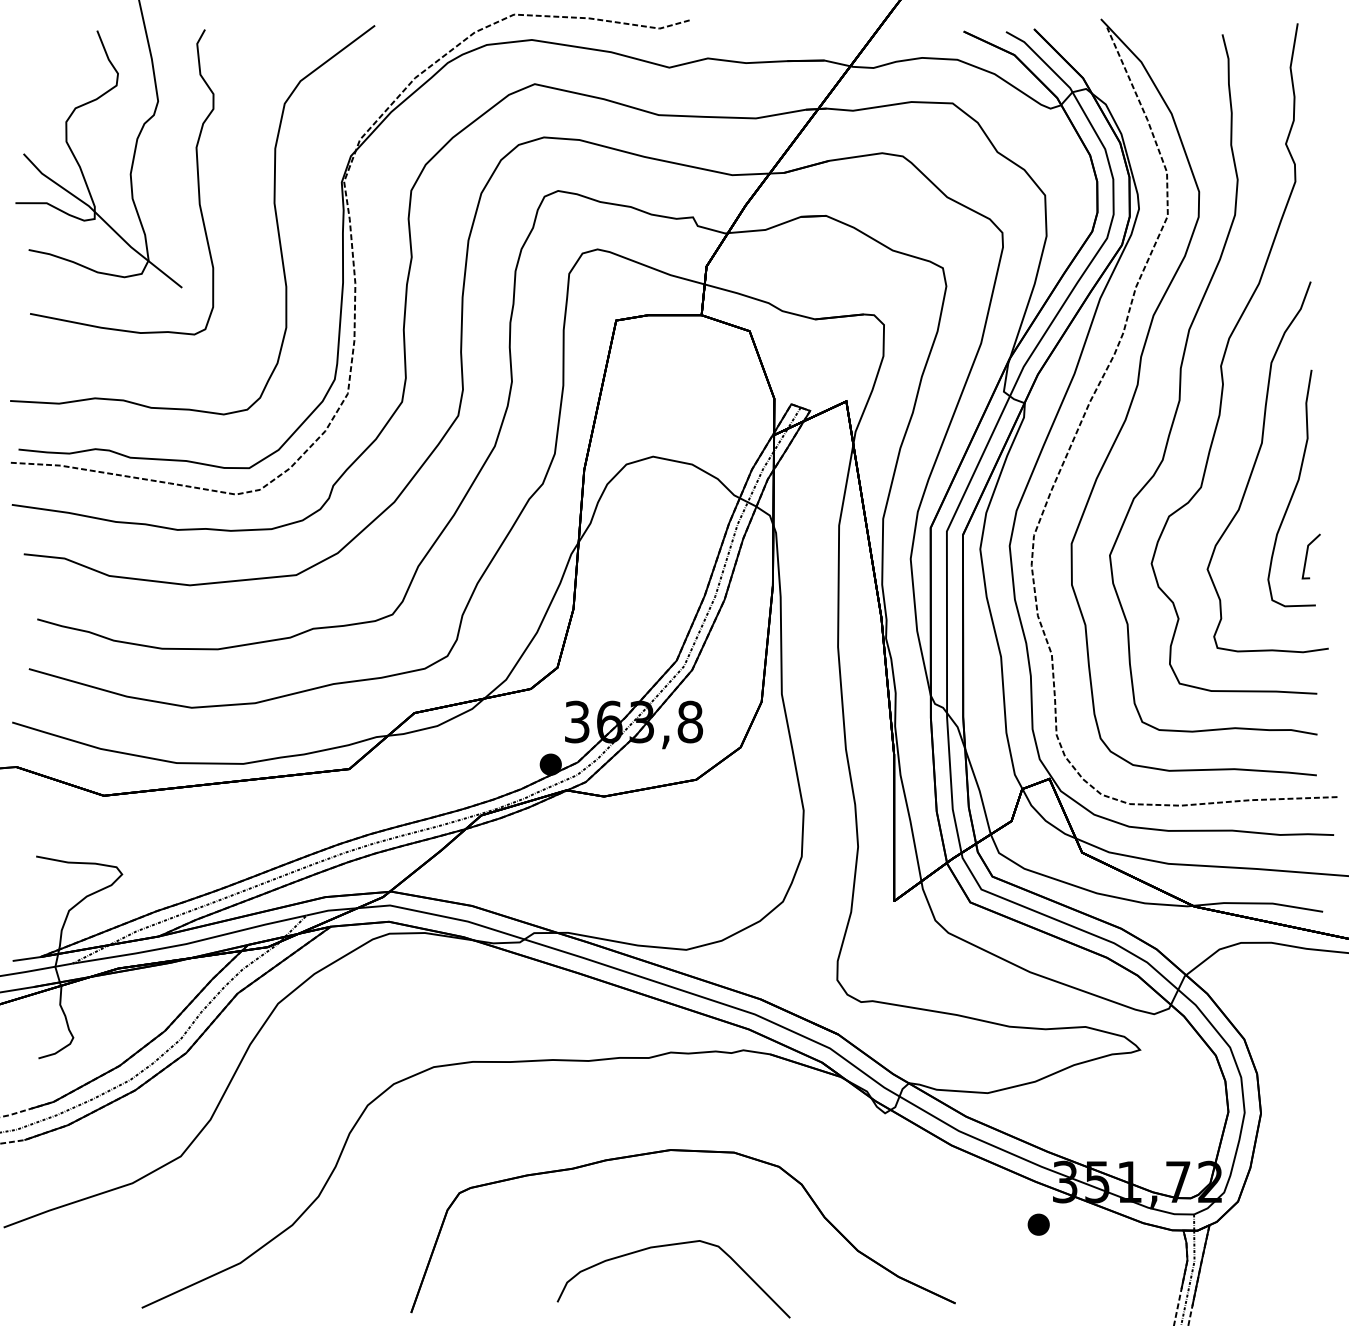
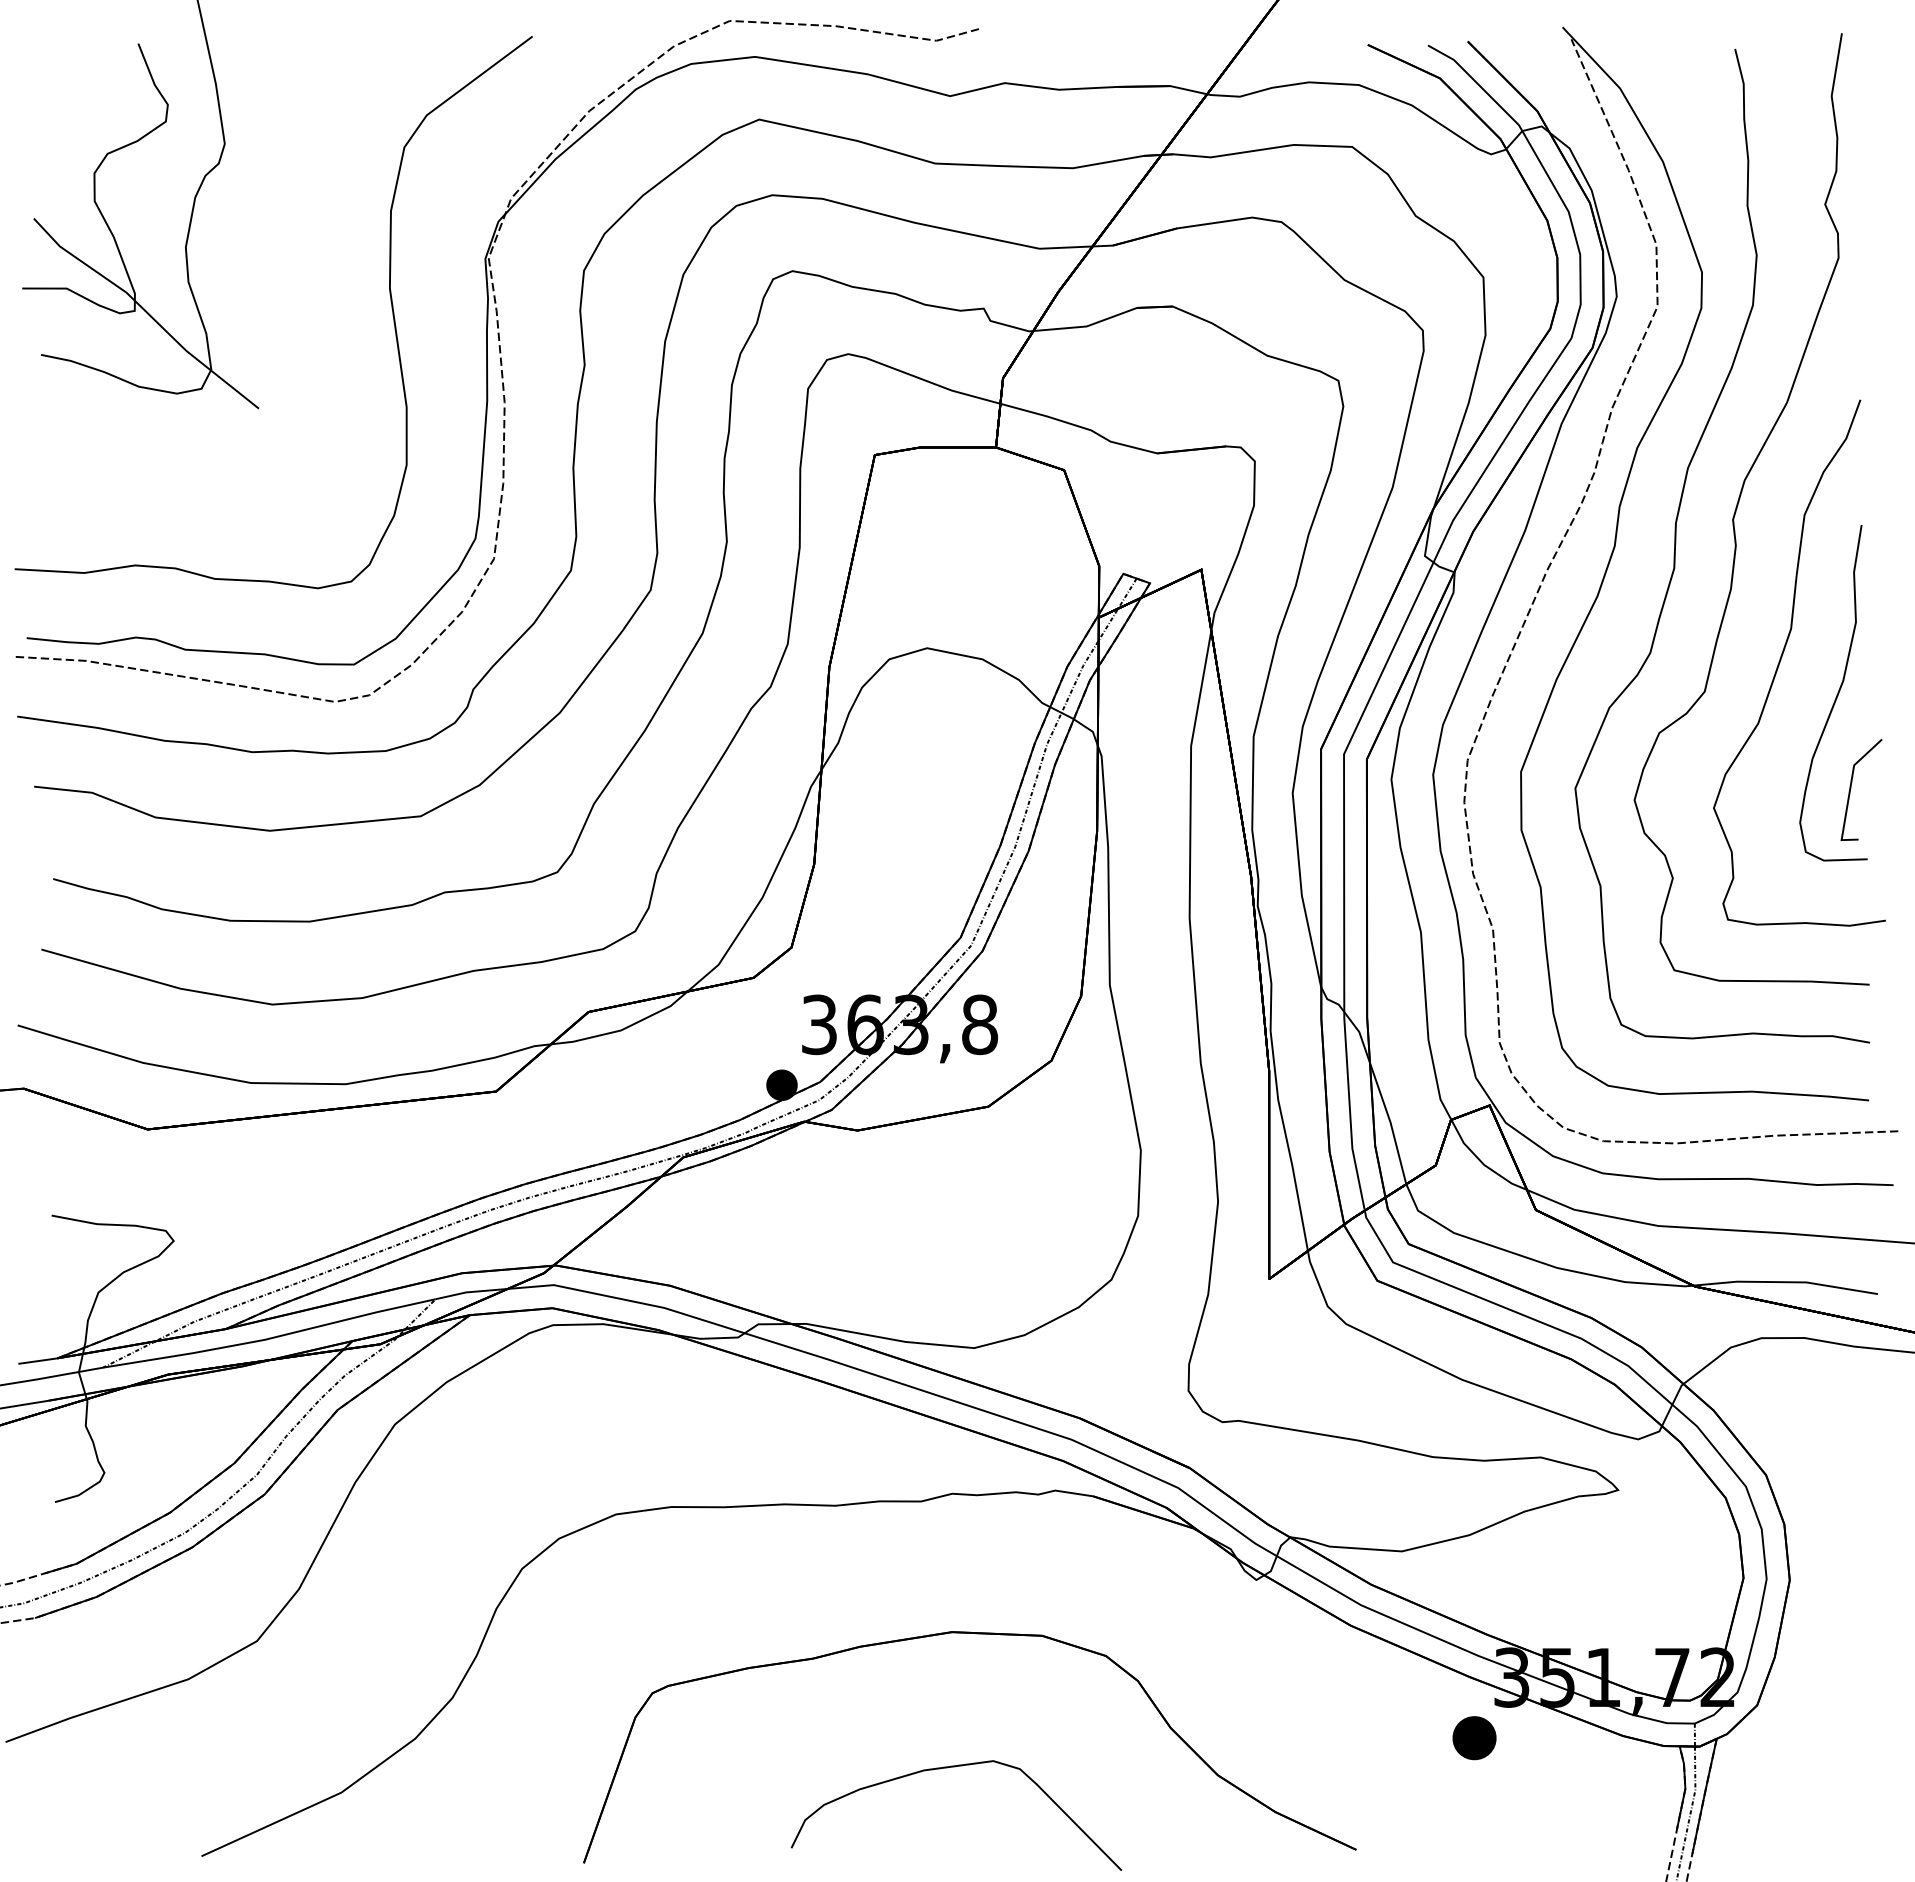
curve: (197, 179) -> (280, 254), removed
part: (1310, 556) -> (1860, 789), size x1.6
part: (1038, 1224) -> (1473, 1737), size x1.4

